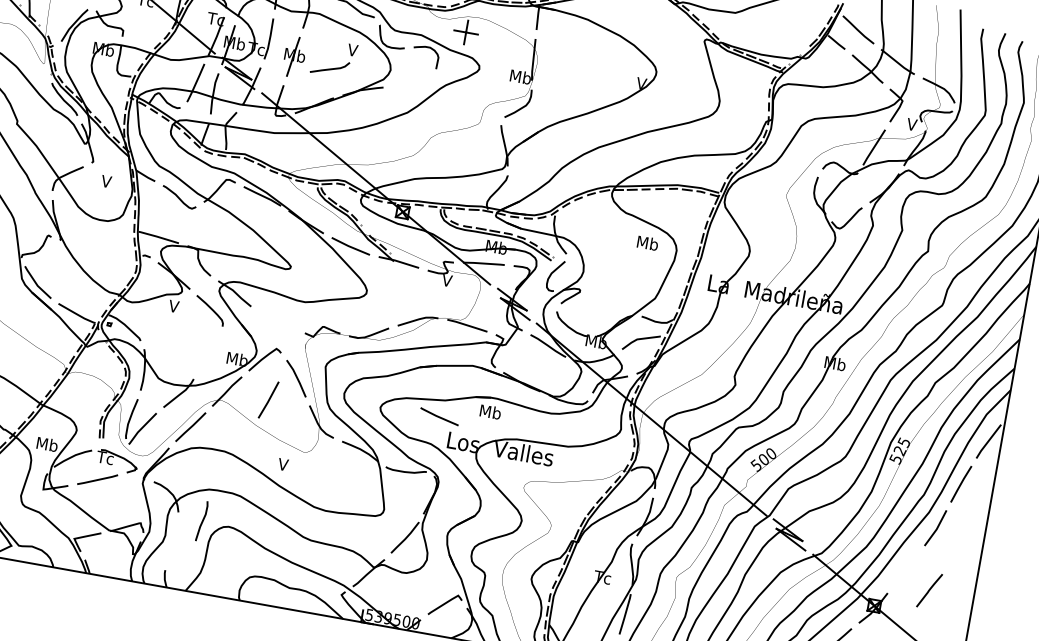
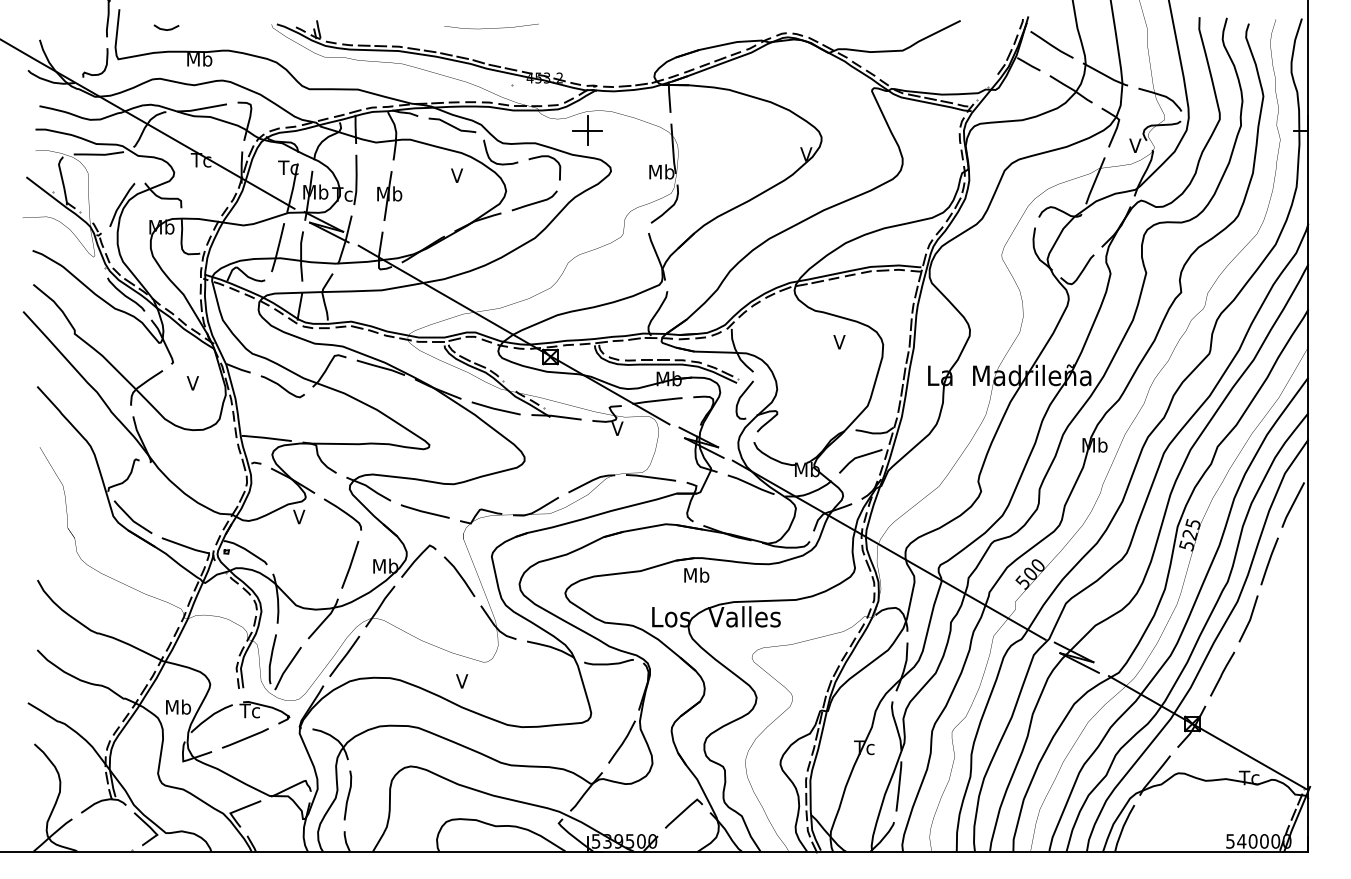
curve: (329, 68) -> (534, 202), moved
text: (647, 242) -> (846, 341), Mb -> V
line: (268, 399) -> (350, 564), moved
line: (438, 416) -> (424, 511), moved
curve: (201, 521) -> (347, 795), moved
line: (929, 590) -> (1222, 673), moved

